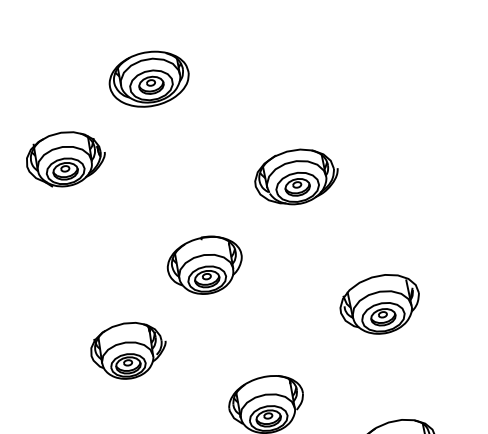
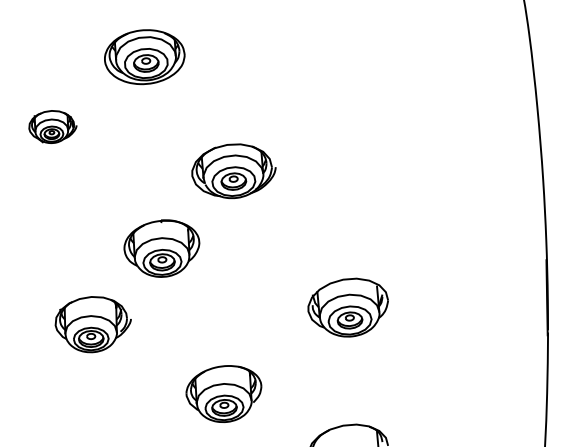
part: (65, 158) -> (52, 126), size x0.6
part: (296, 177) -> (233, 171), moved
part: (204, 265) -> (161, 248), moved

